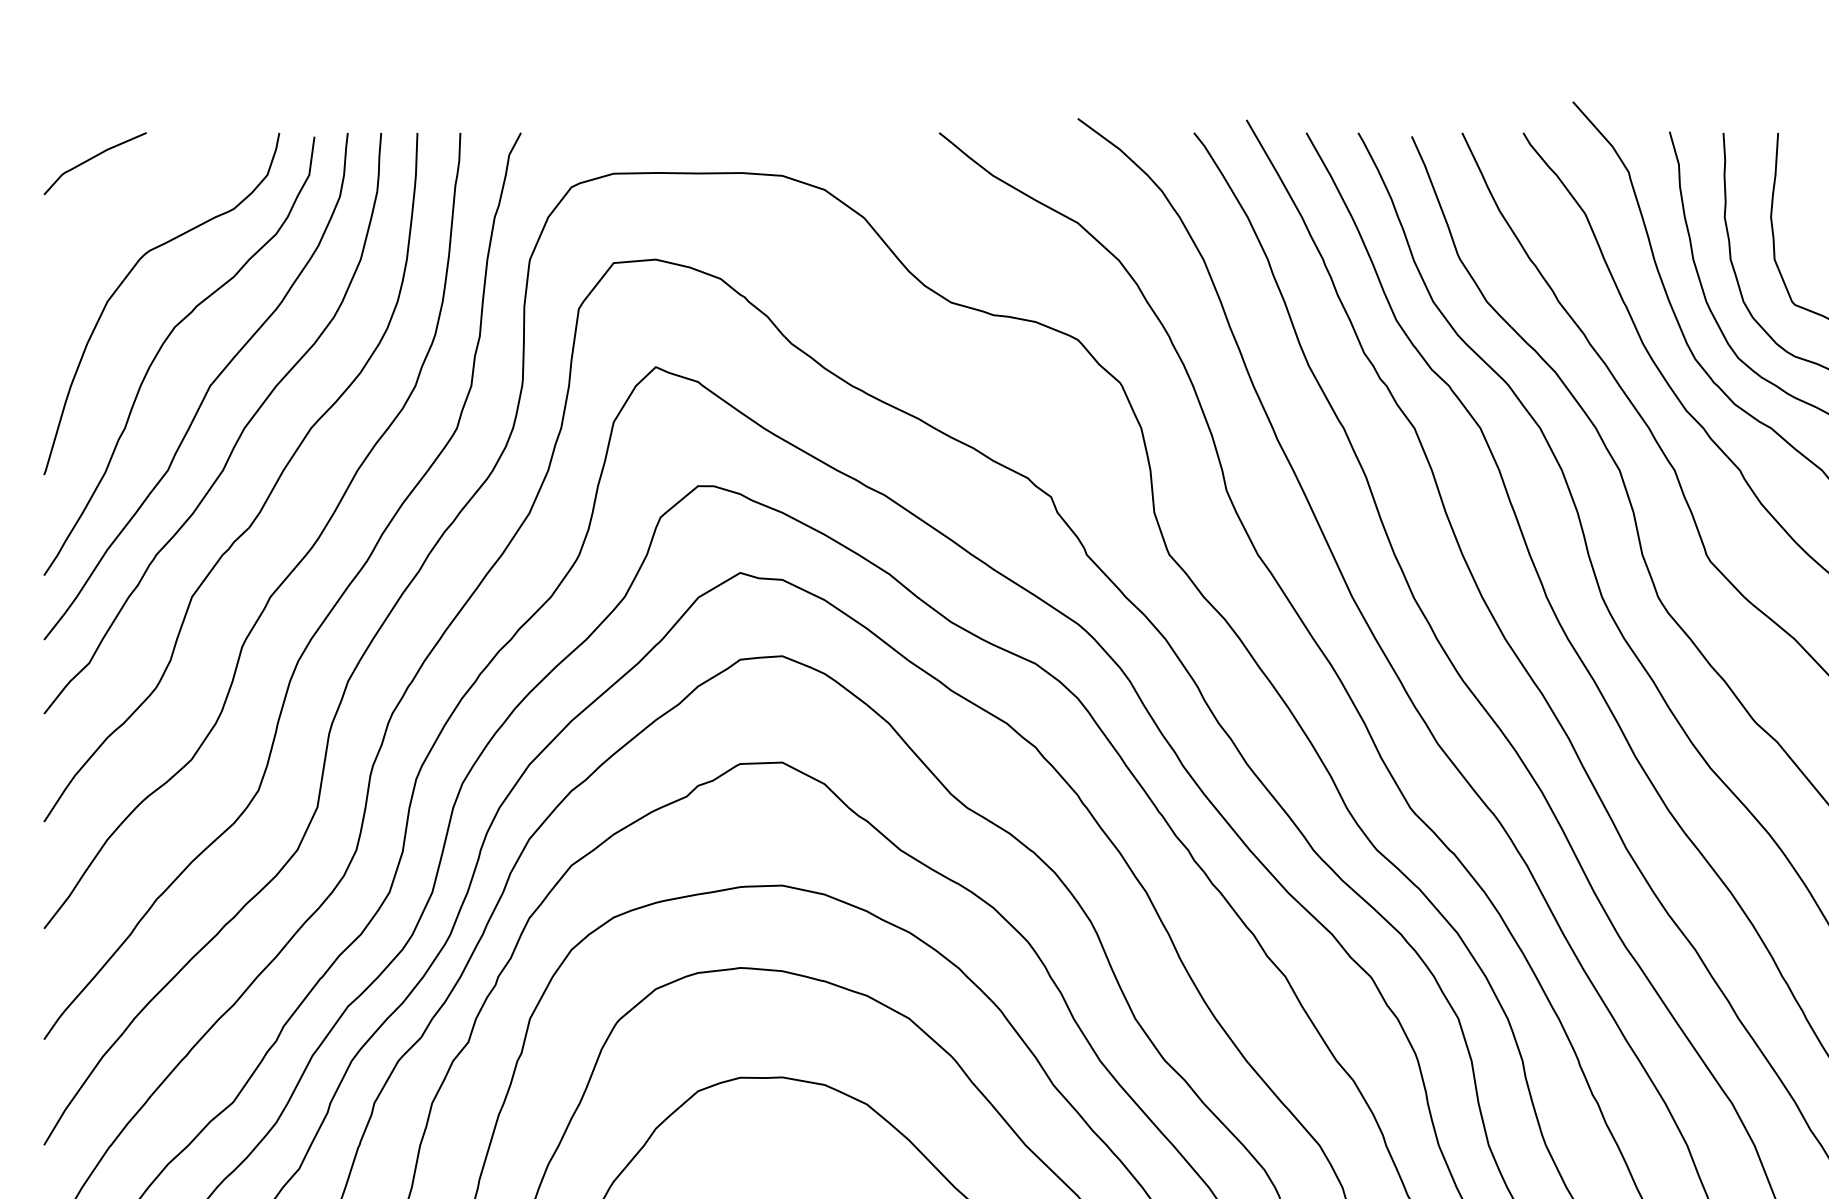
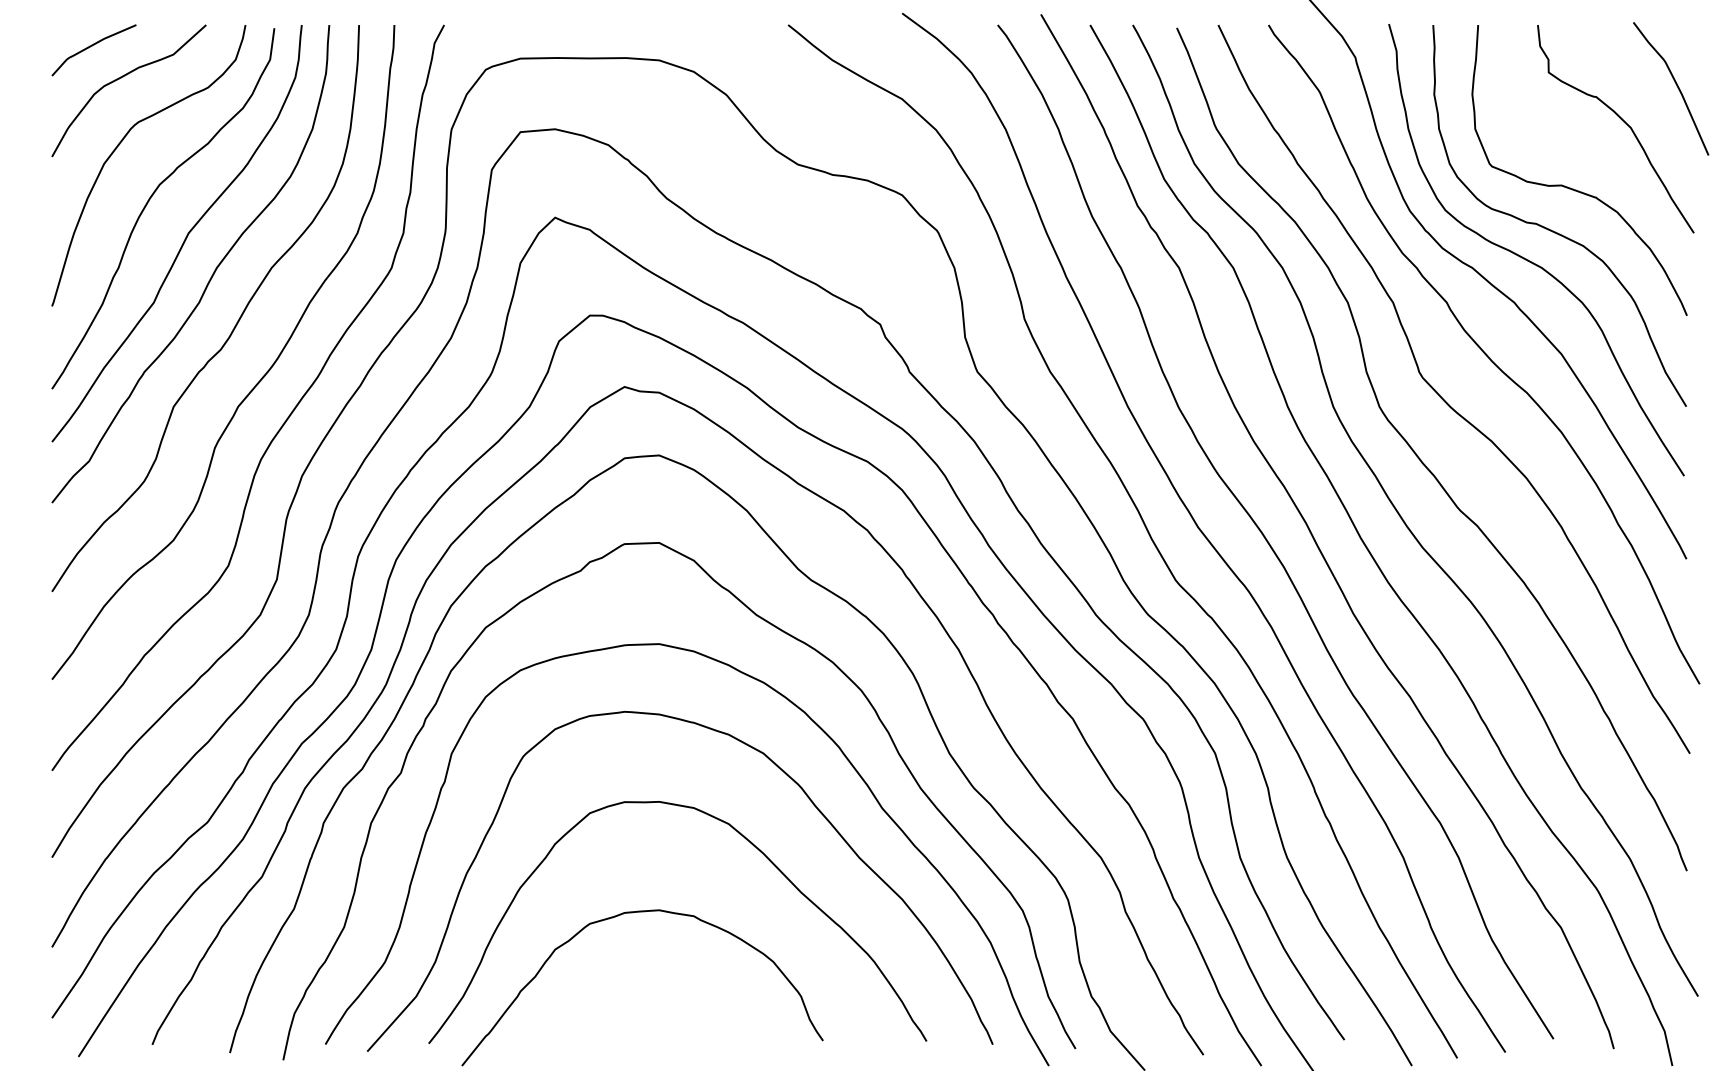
curve: (128, 197) -> (121, 78), added

